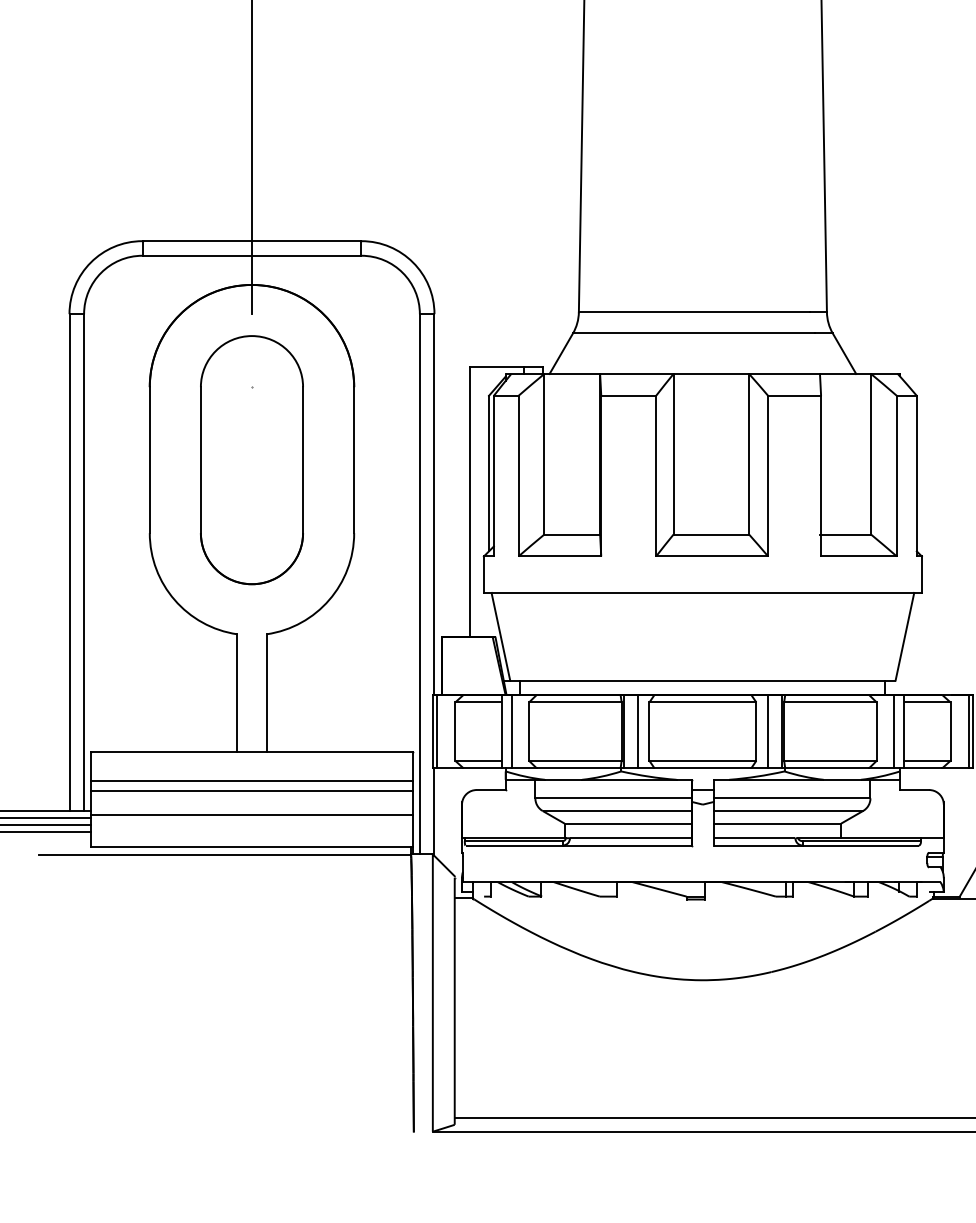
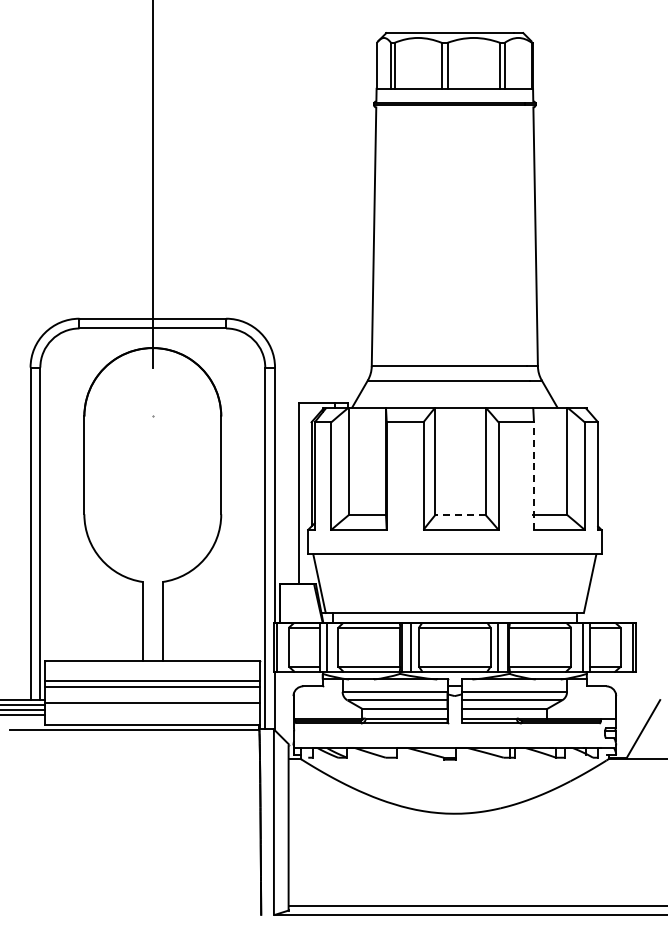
part: (251, 460) -> (152, 465), removed
line: (820, 476) -> (533, 476), solid -> dashed
line: (709, 534) -> (459, 515), solid -> dashed

